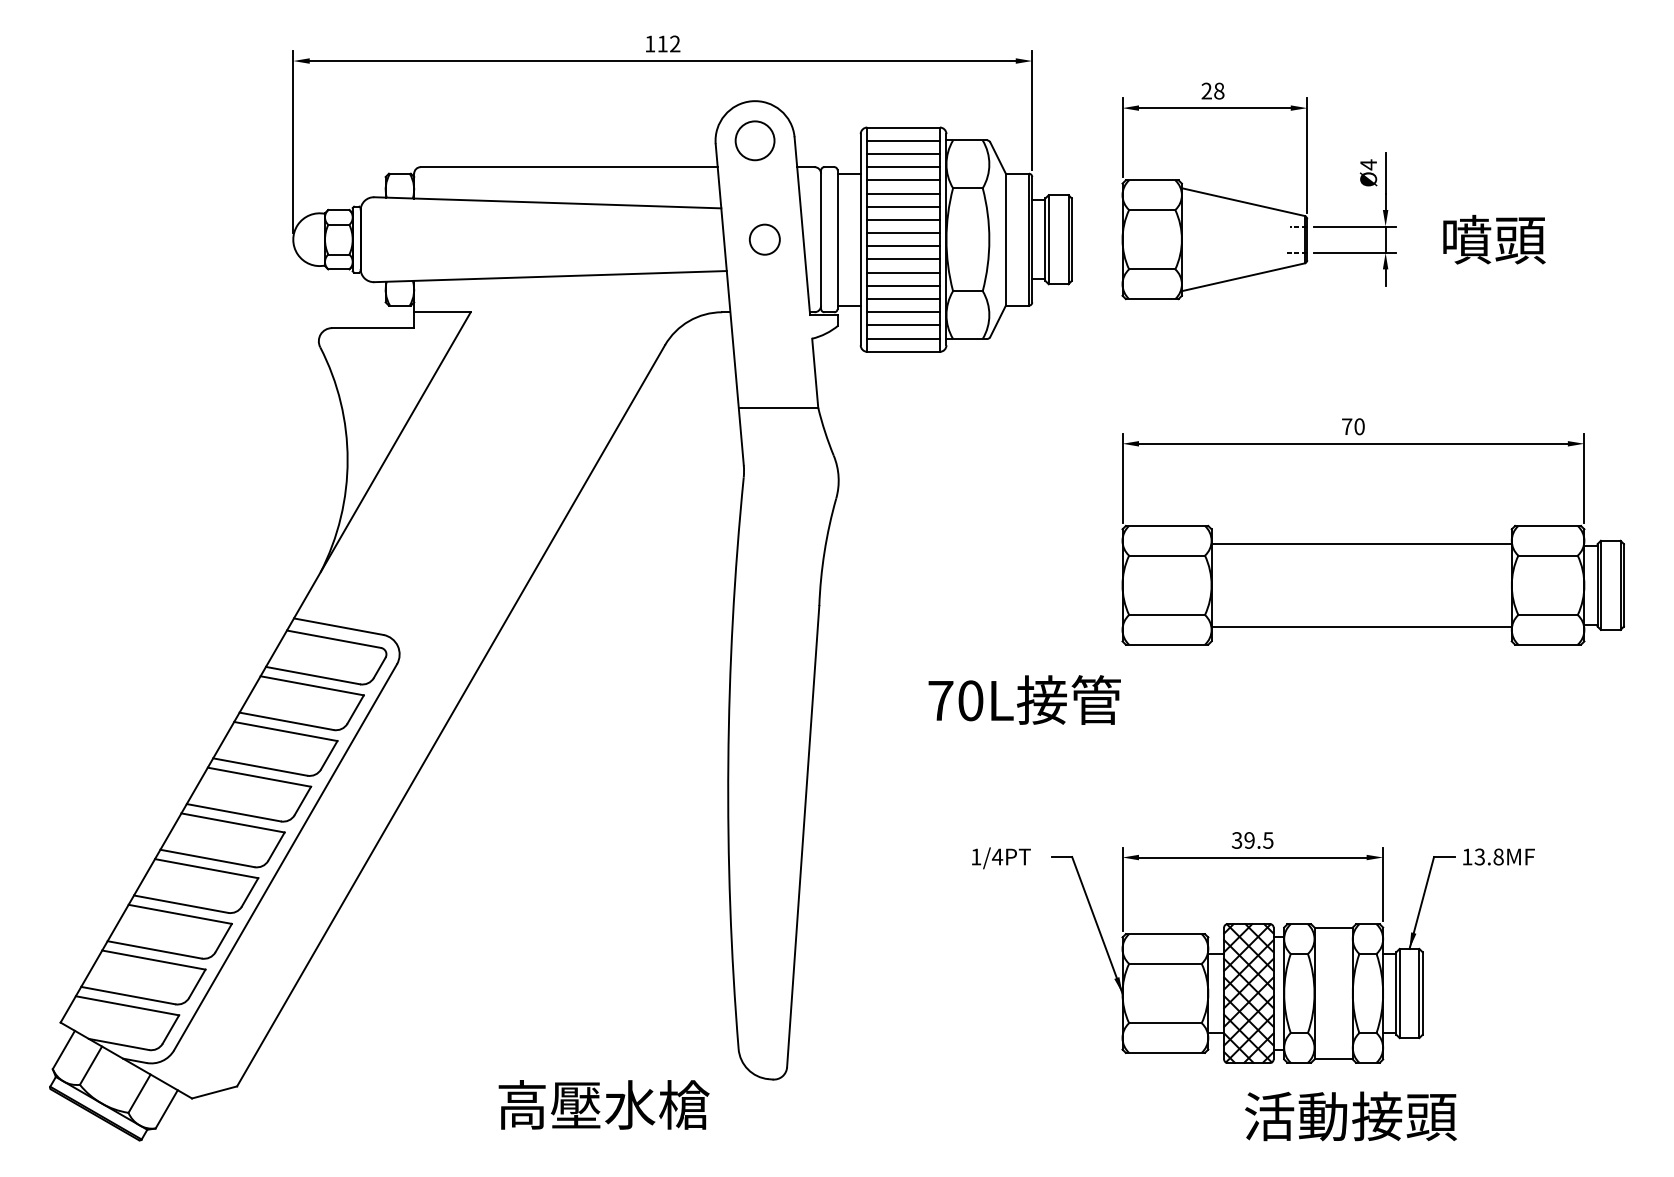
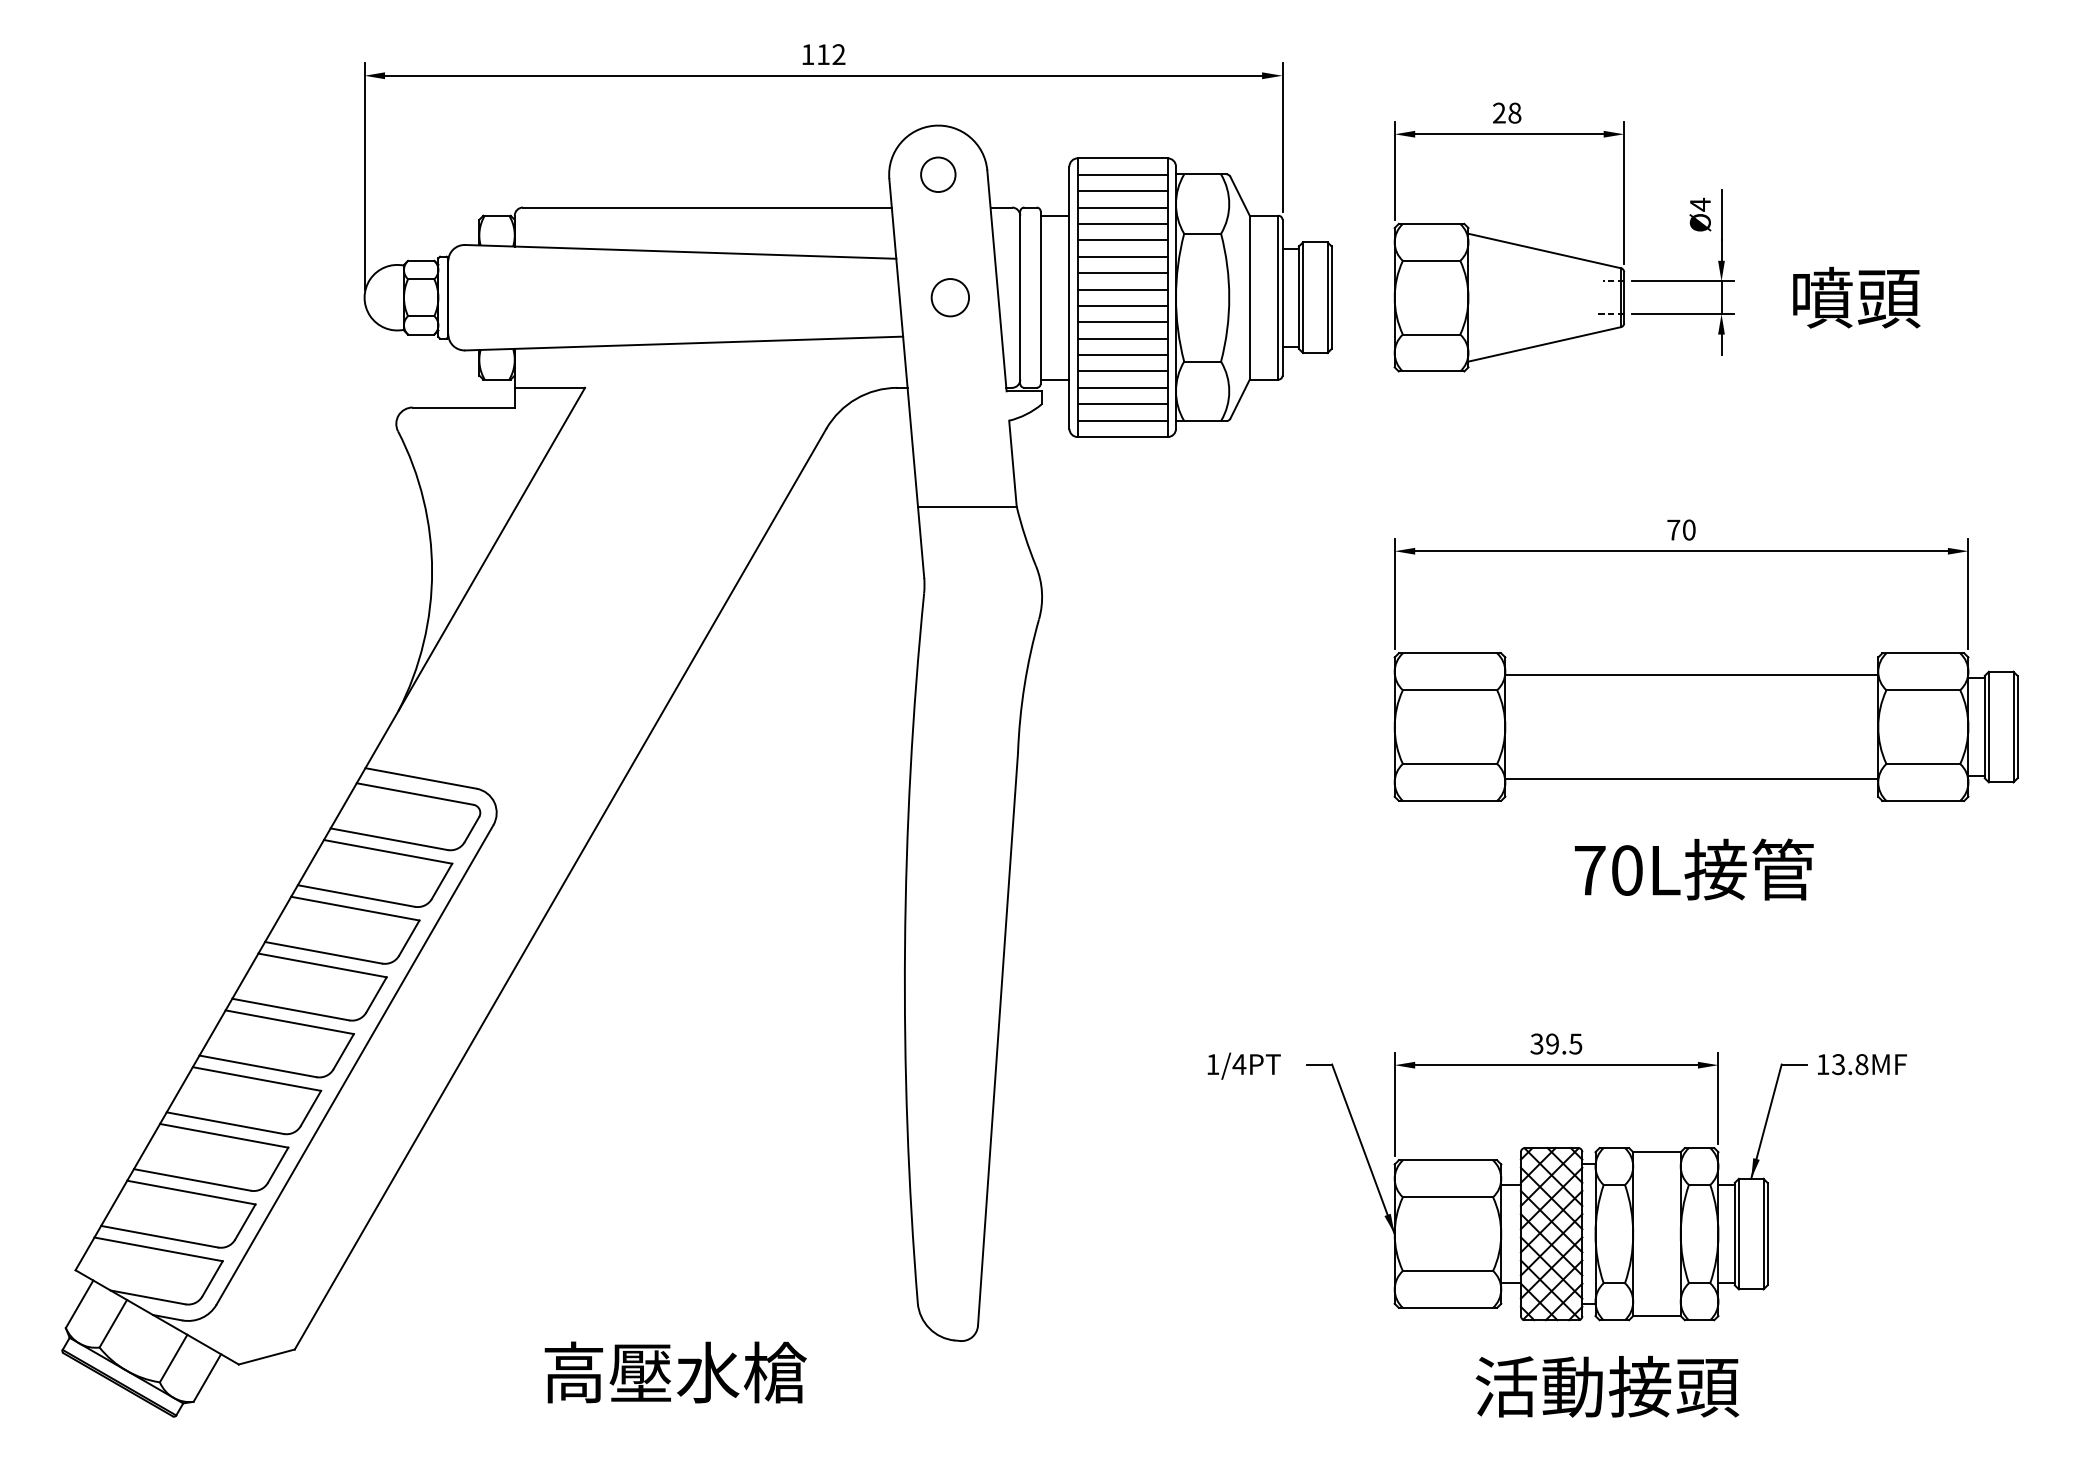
circle: (755, 140) -> (938, 174), size x0.71
text: (1024, 699) -> (1693, 869), moved
text: (603, 1104) -> (675, 1372), moved
text: (1350, 1116) -> (1607, 1386), moved

